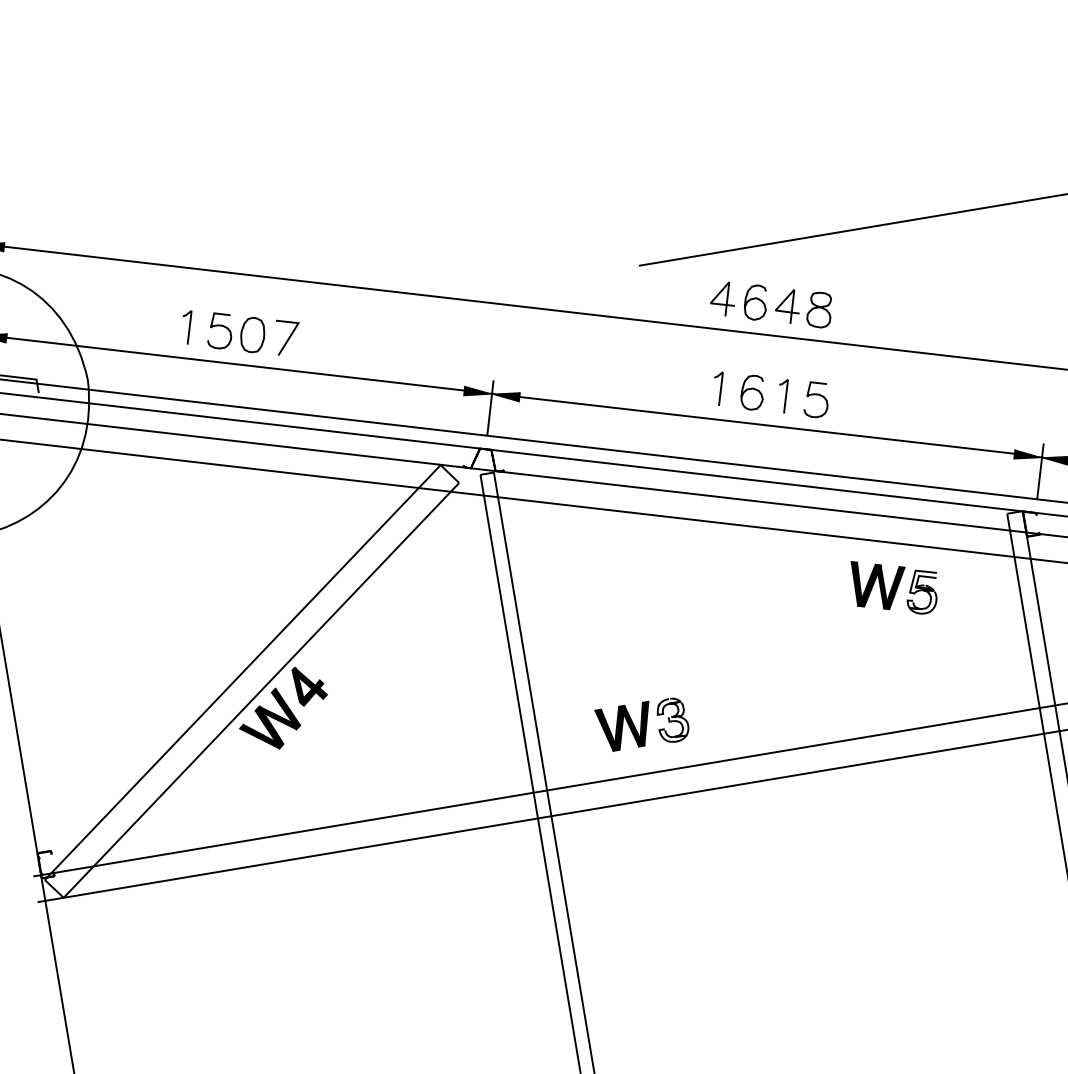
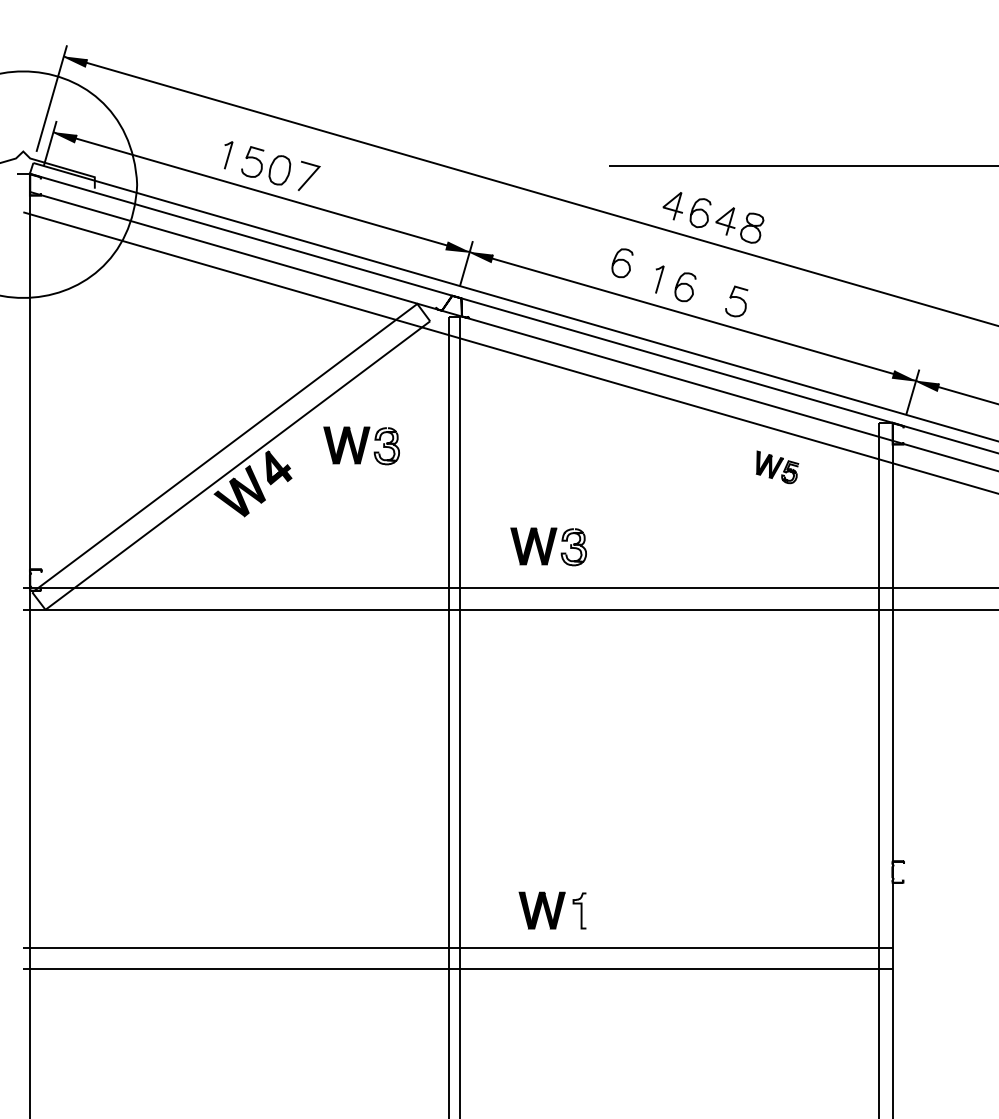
curve: (675, 374) -> (624, 261), added
line: (785, 395) -> (712, 294), removed
part: (896, 586) -> (777, 467), size x0.6
part: (402, 642) -> (361, 445), added

